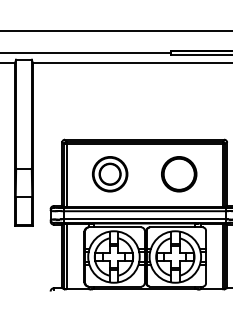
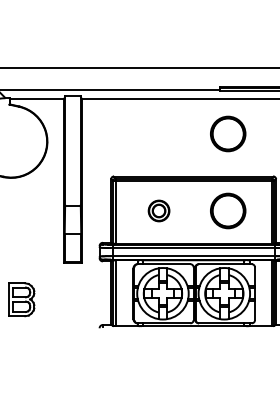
part: (179, 96) -> (228, 133), added
part: (109, 173) -> (158, 210), size x0.6

